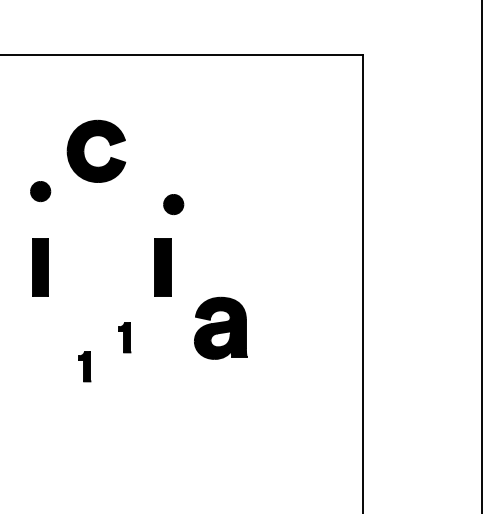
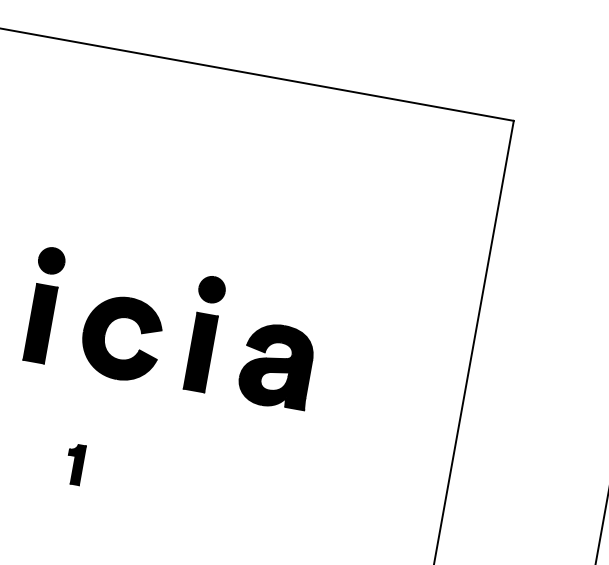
part: (84, 150) -> (106, 334), moved
part: (40, 191) -> (51, 260), moved
part: (173, 204) -> (211, 289), moved
part: (220, 327) -> (276, 365), moved
part: (124, 337) -> (134, 435), removed

